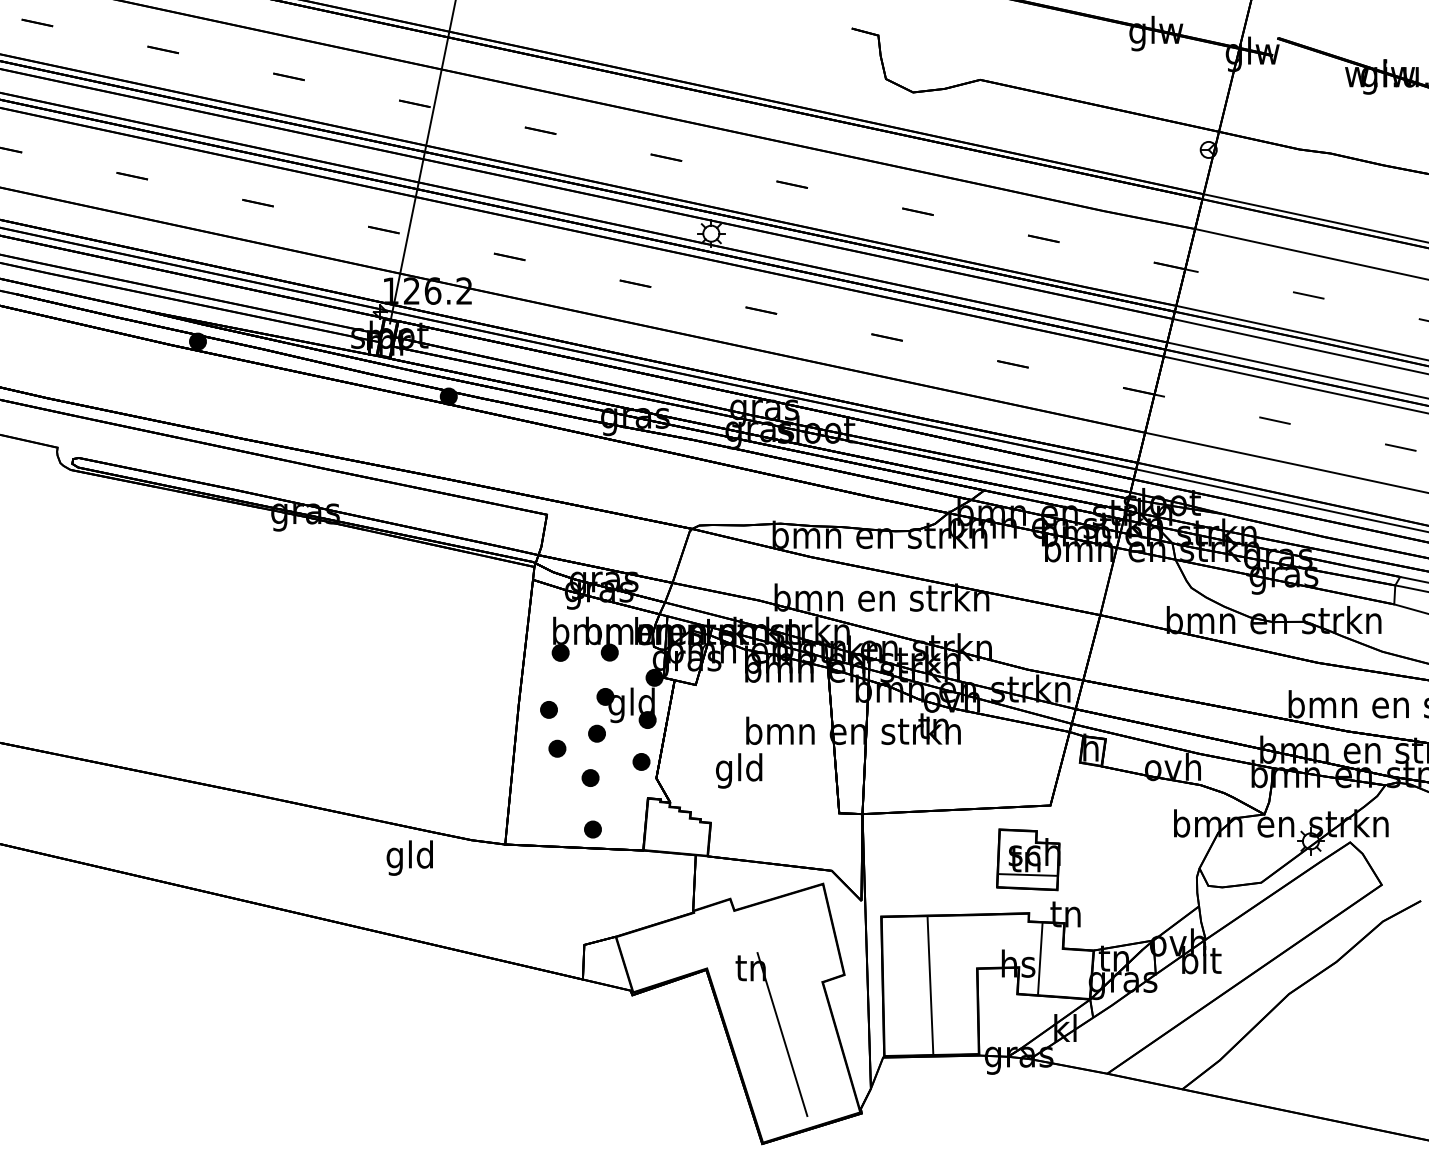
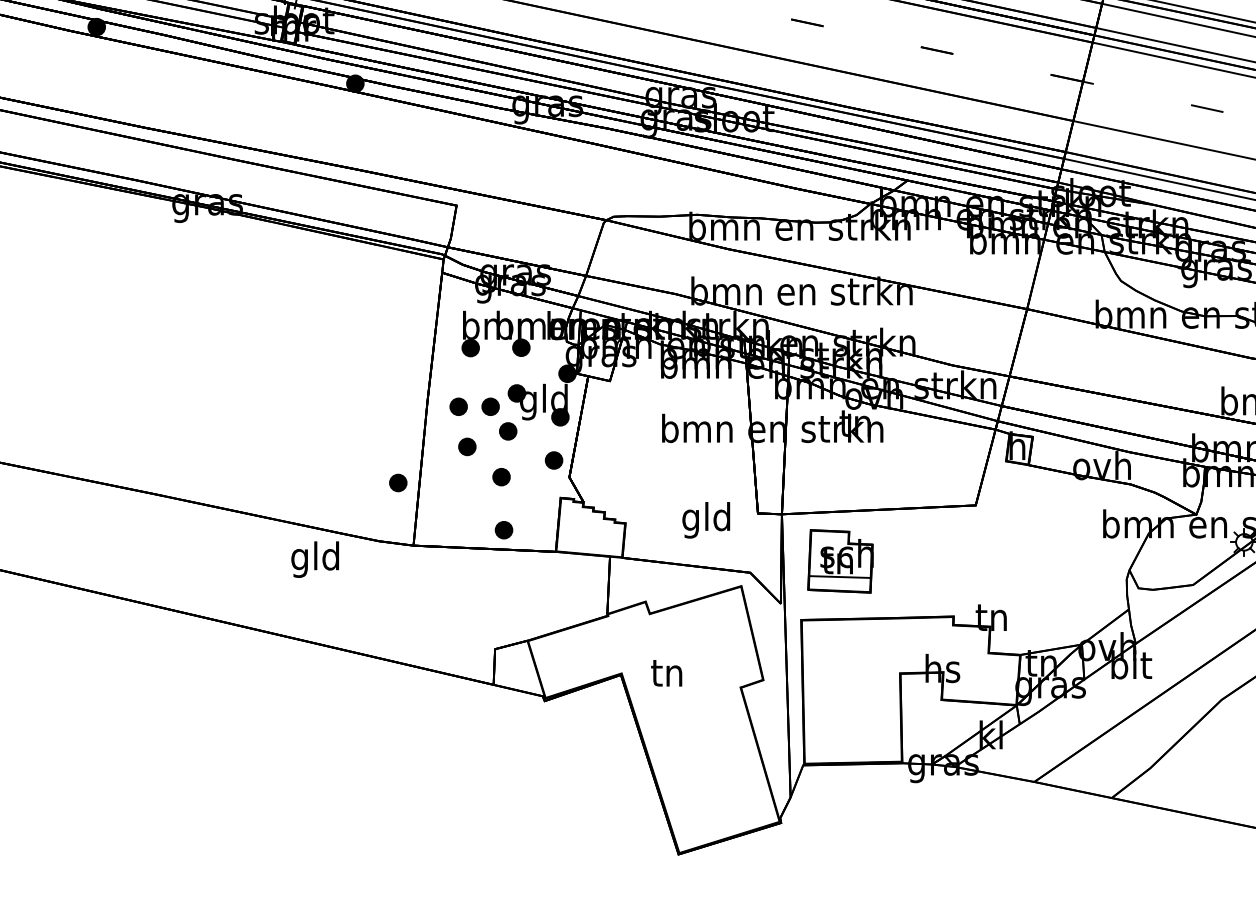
part: (579, 709) -> (490, 406), added
text: (739, 770) -> (706, 519), moved
part: (490, 783) -> (398, 482), added
part: (1028, 859) -> (840, 561), moved
line: (1040, 958) -> (965, 663), removed
line: (930, 985) -> (852, 691), removed
line: (782, 1034) -> (699, 741), removed

